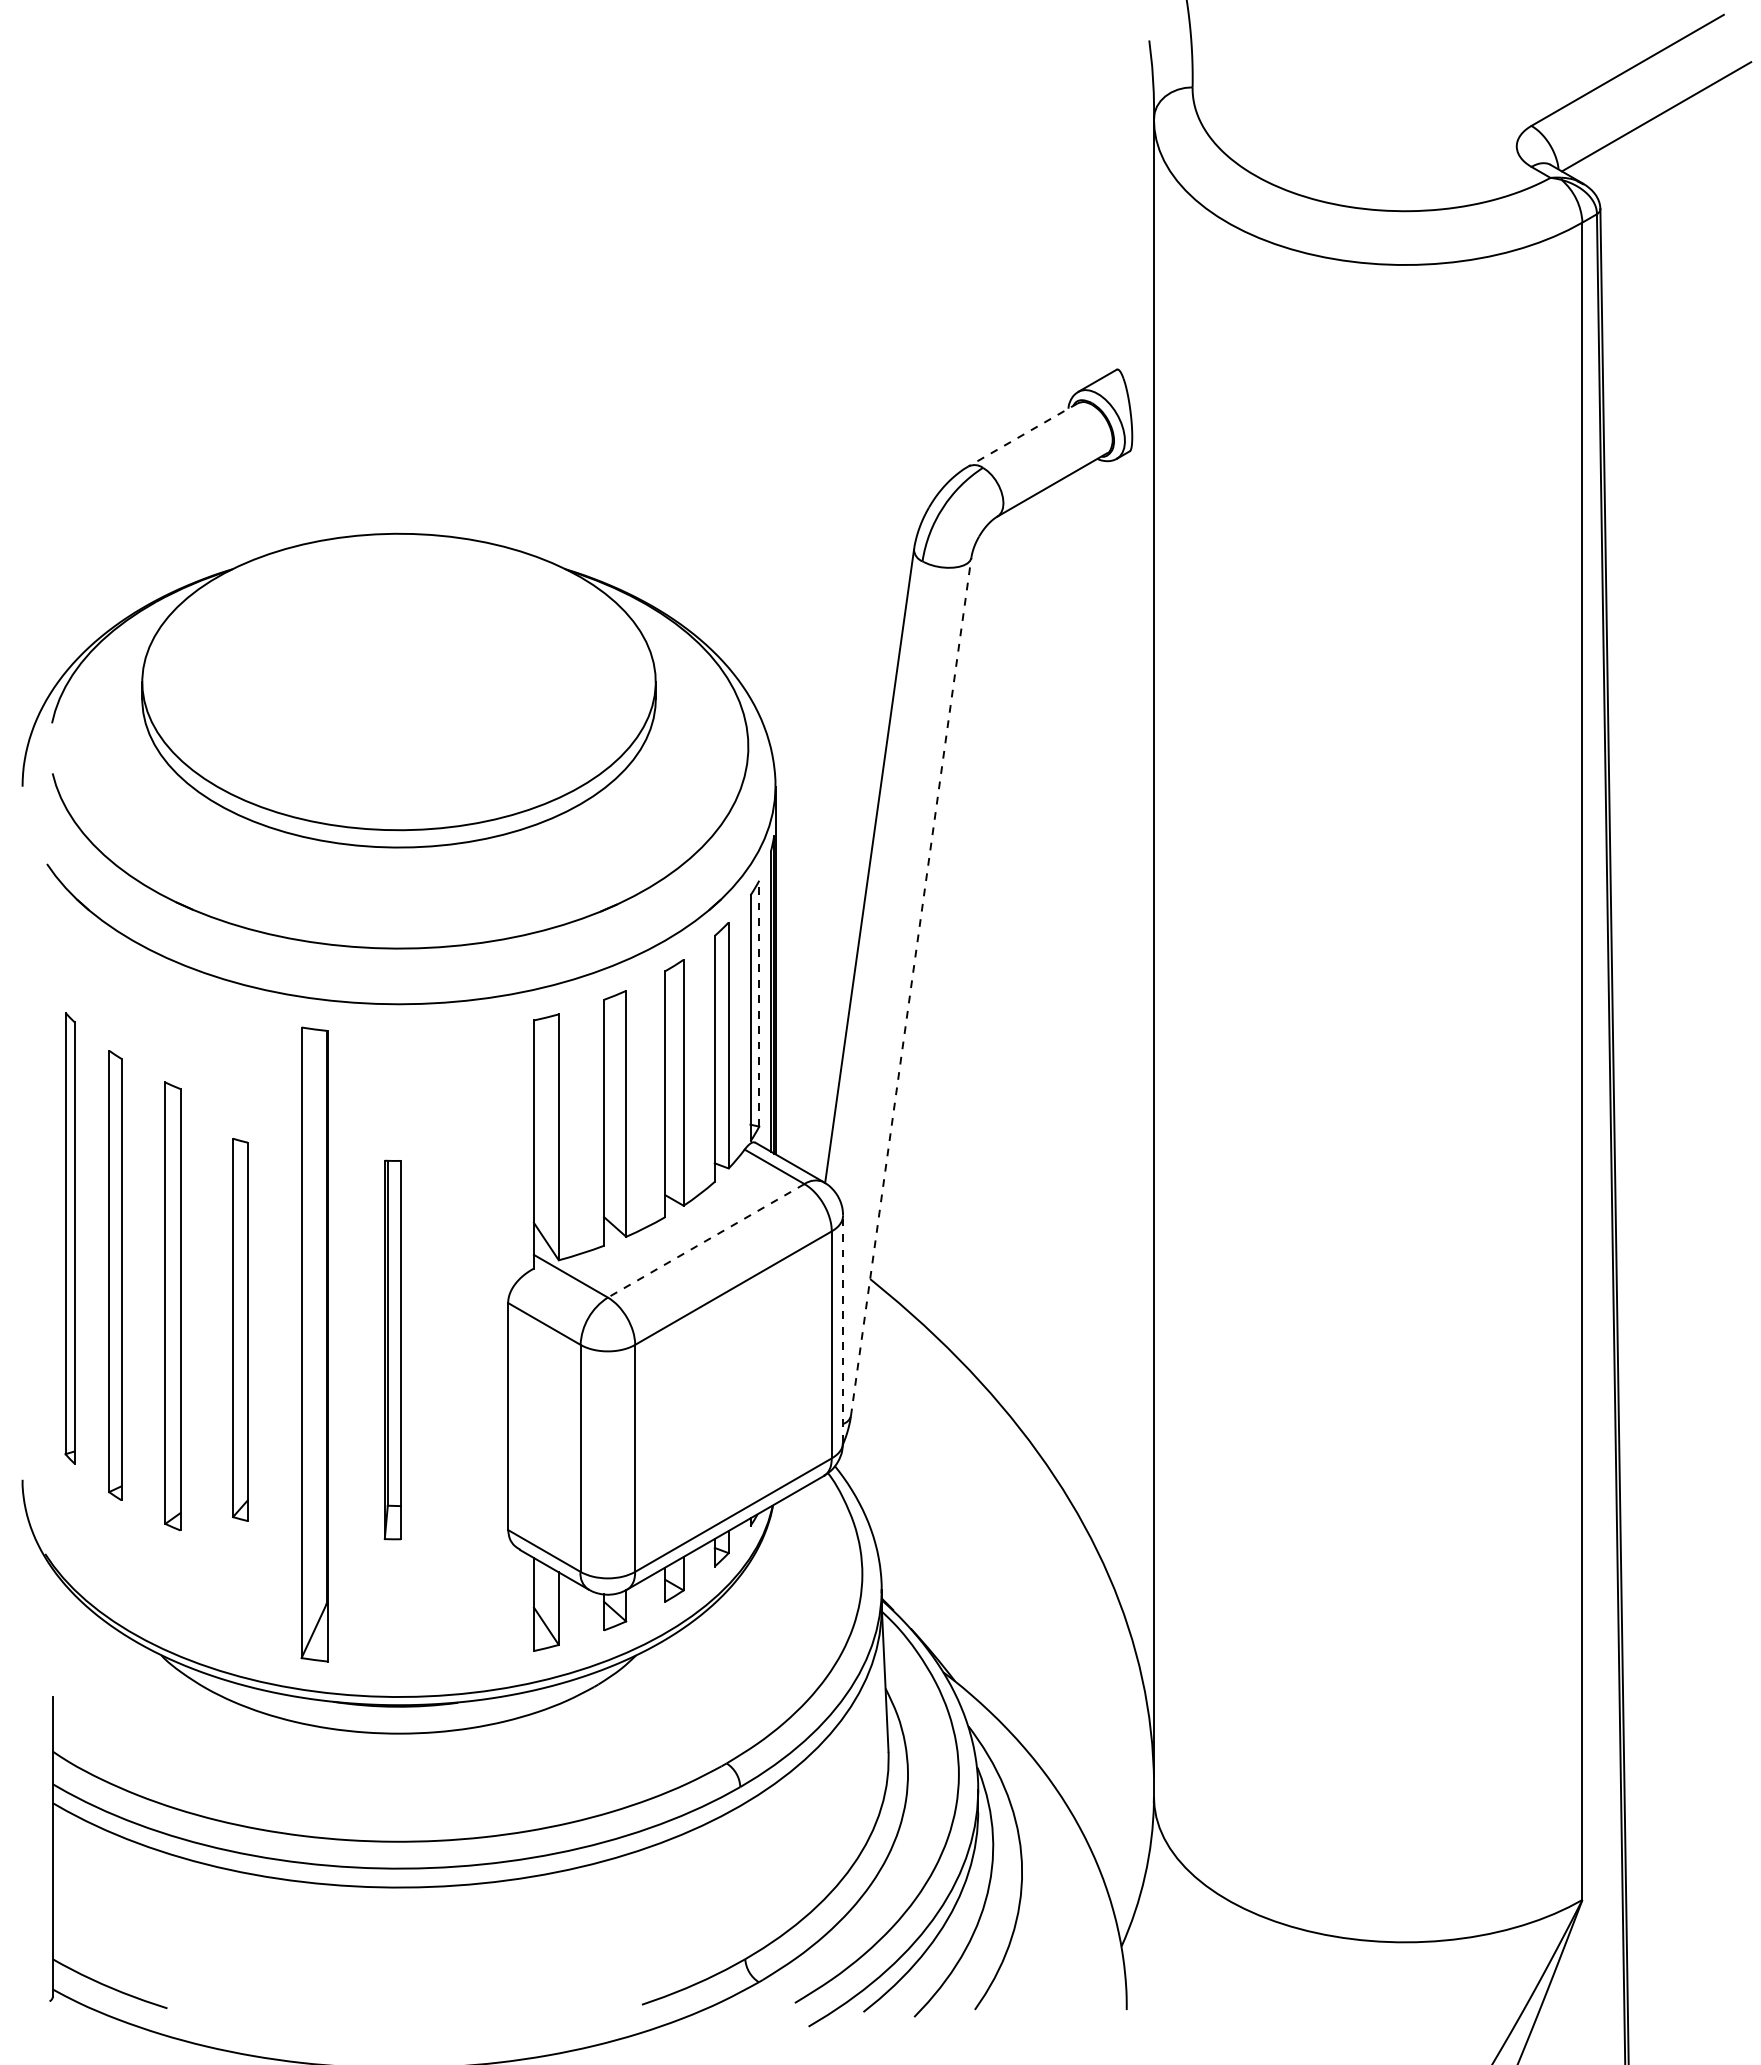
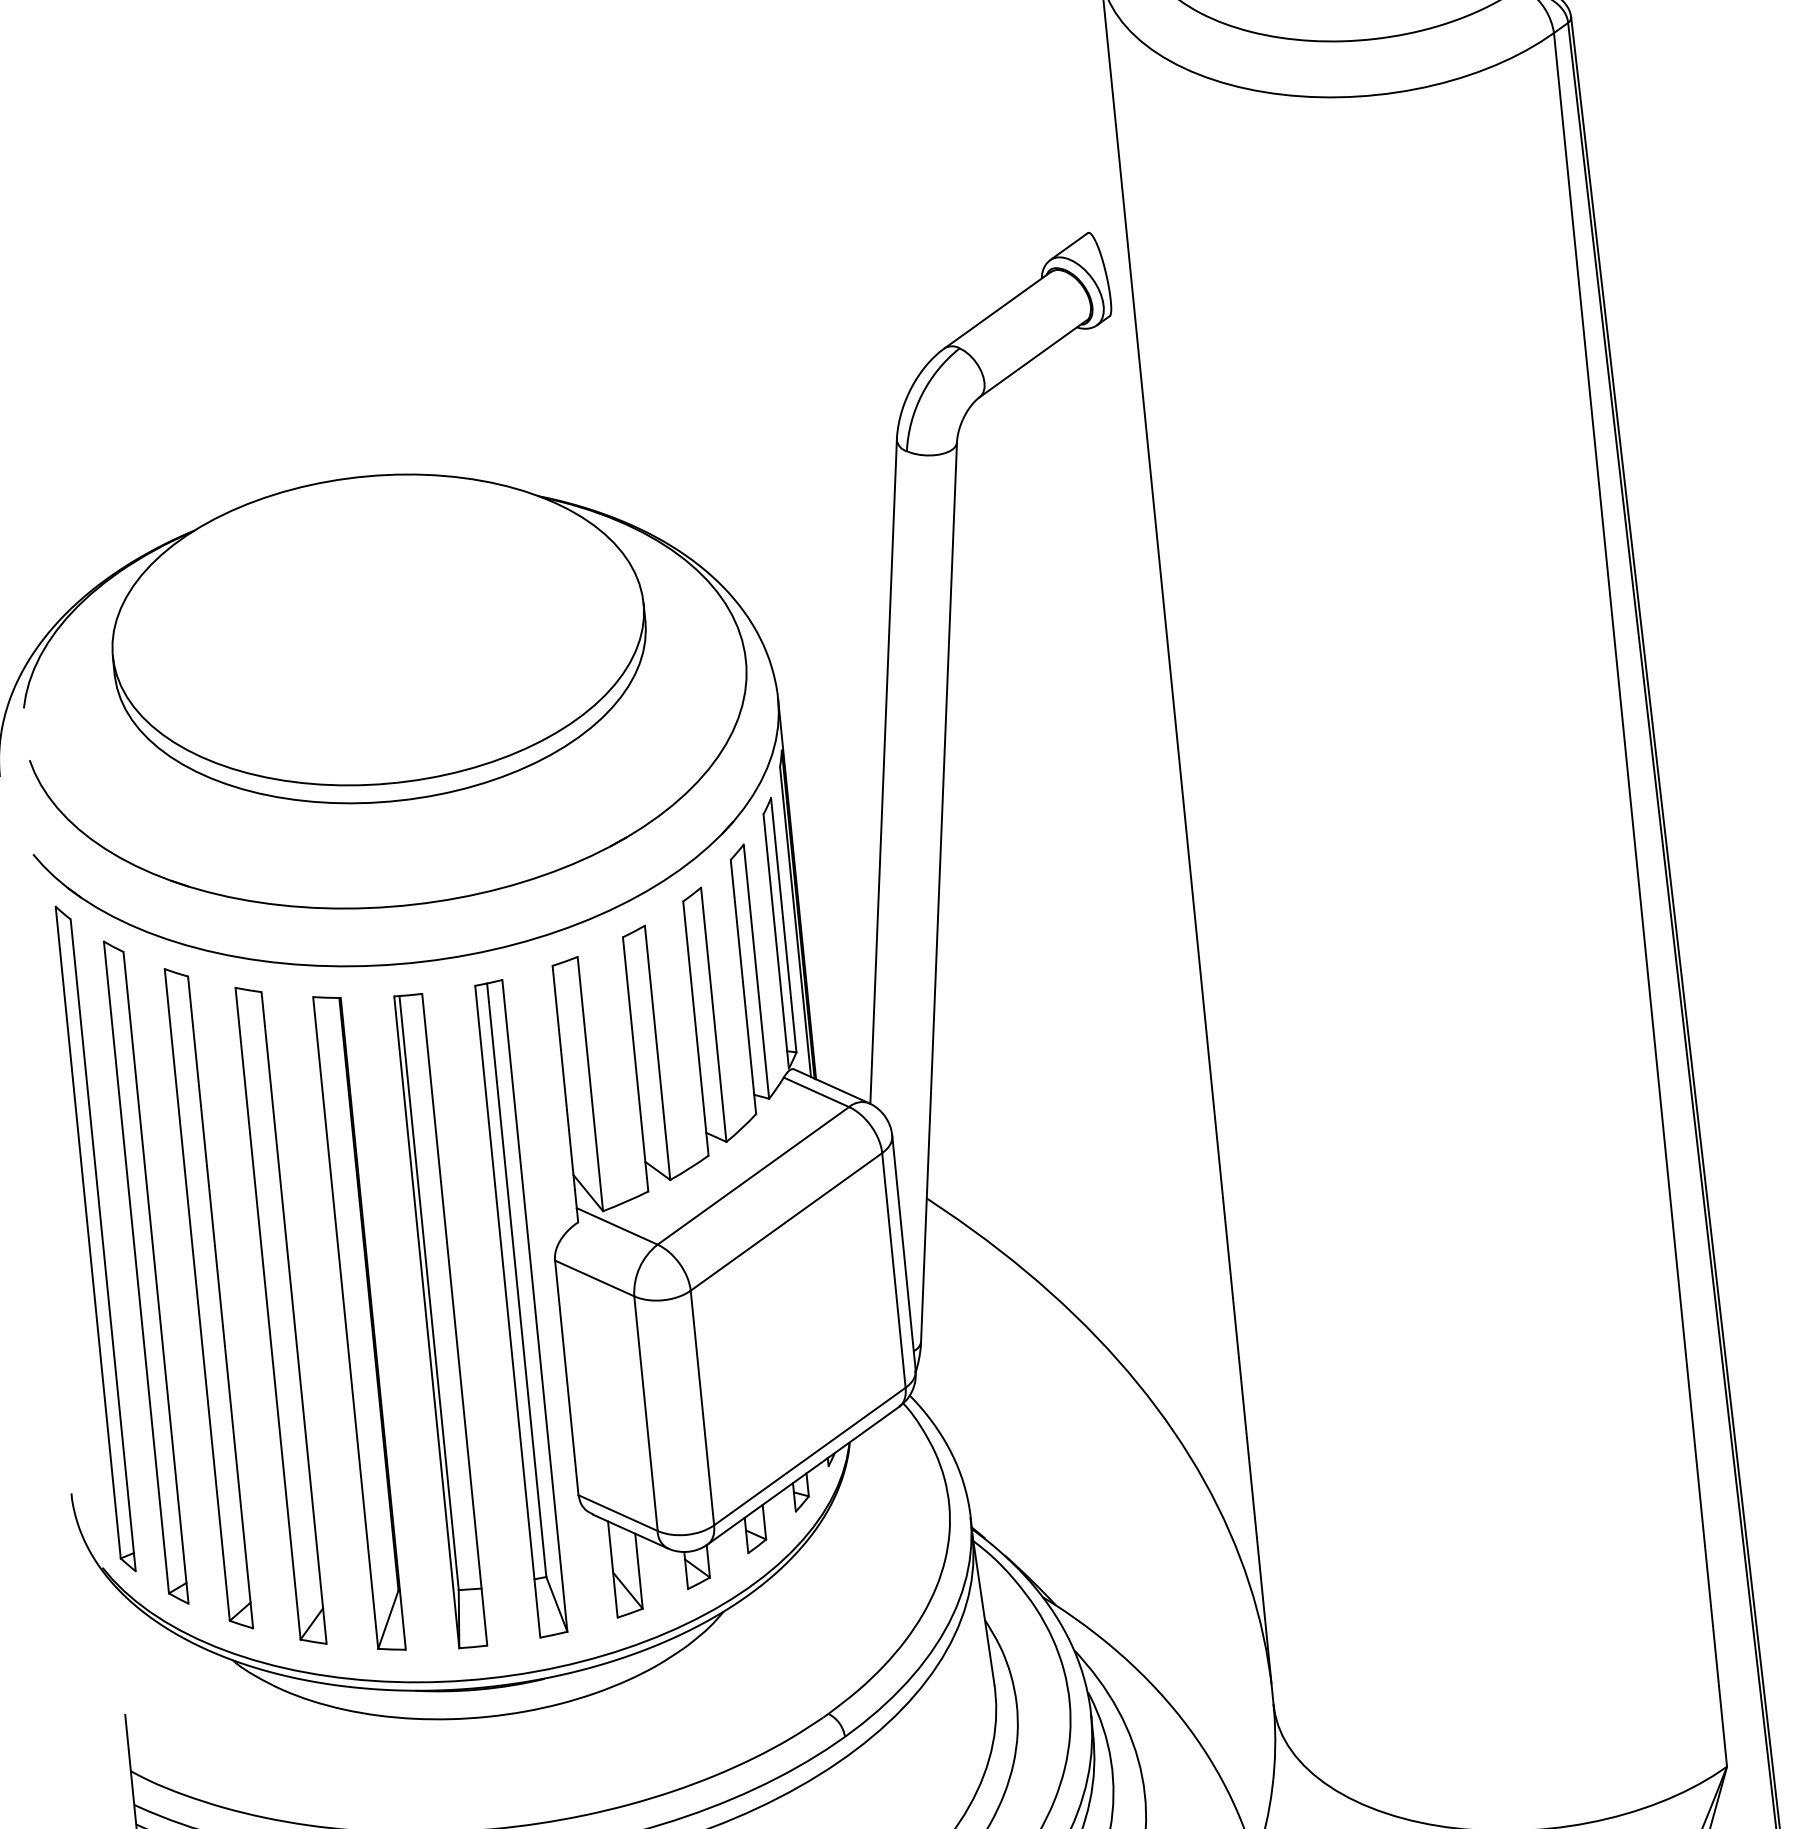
line: (1022, 435) -> (997, 310), dashed -> solid
line: (911, 986) -> (939, 891), dashed -> solid
line: (759, 1003) -> (783, 925), dashed -> solid
part: (69, 1237) -> (94, 1238), size x1.43
line: (705, 1241) -> (752, 1176), dashed -> solid
part: (115, 1275) -> (146, 1272), size x1.43
part: (172, 1306) -> (208, 1298), size x1.43
part: (240, 1329) -> (281, 1315), size x1.67
line: (843, 1329) -> (904, 1253), dashed -> solid
part: (471, 1345) -> (521, 1308), added
part: (392, 1349) -> (440, 1320), size x1.67

